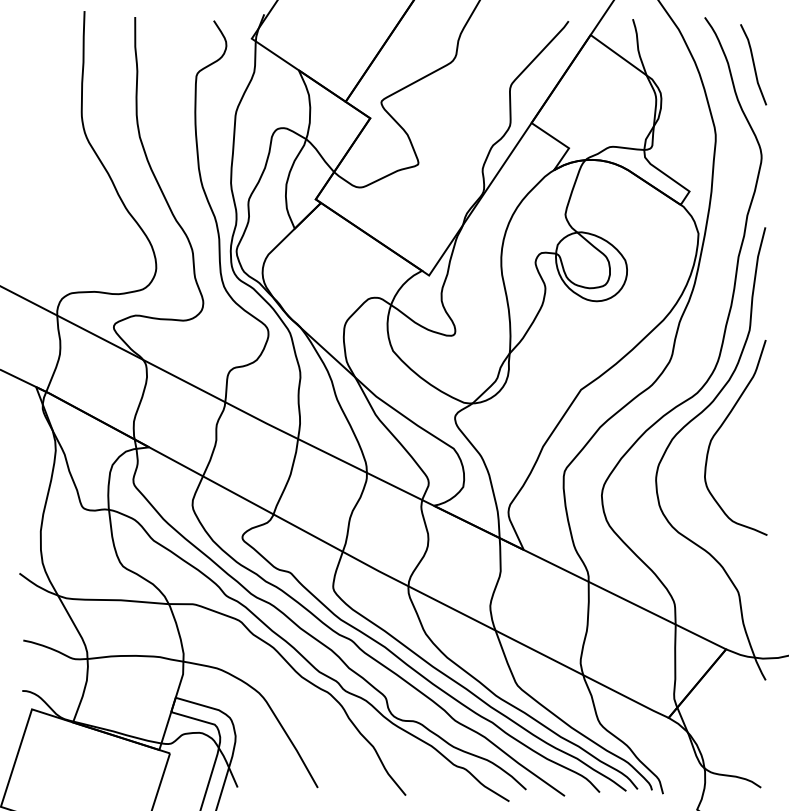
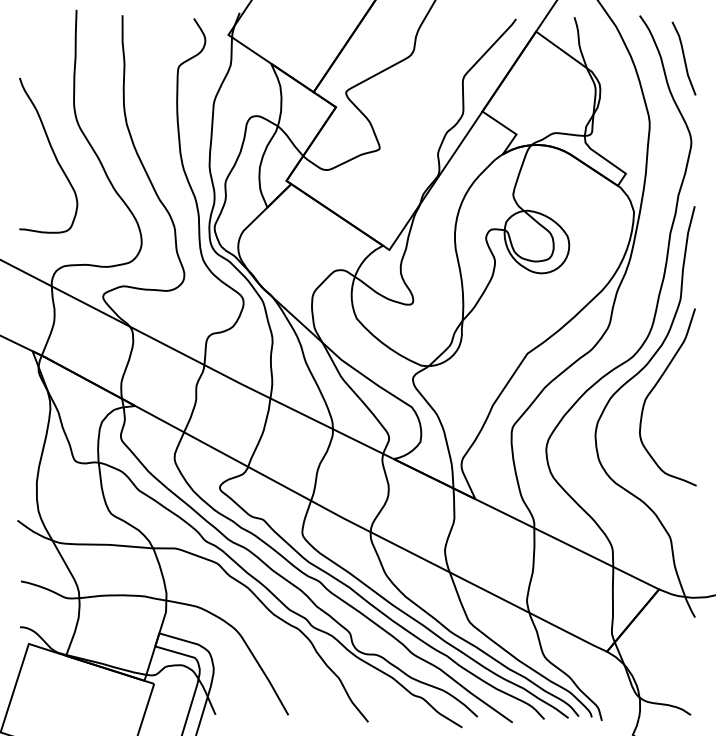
curve: (58, 168) -> (52, 152), added

